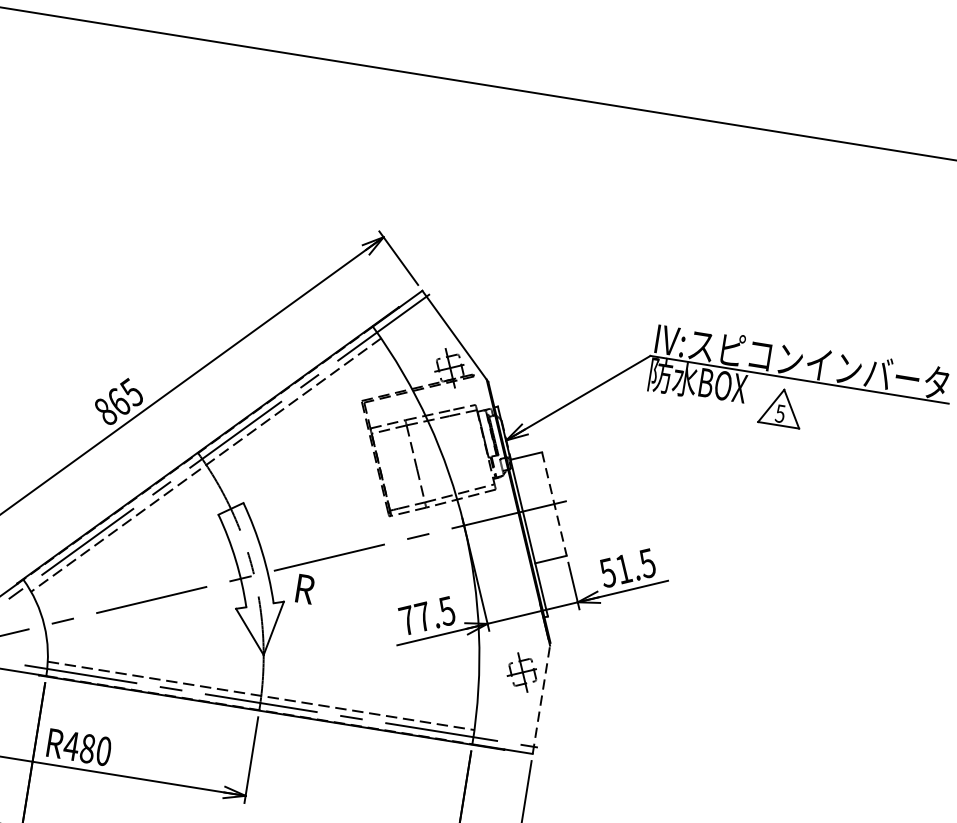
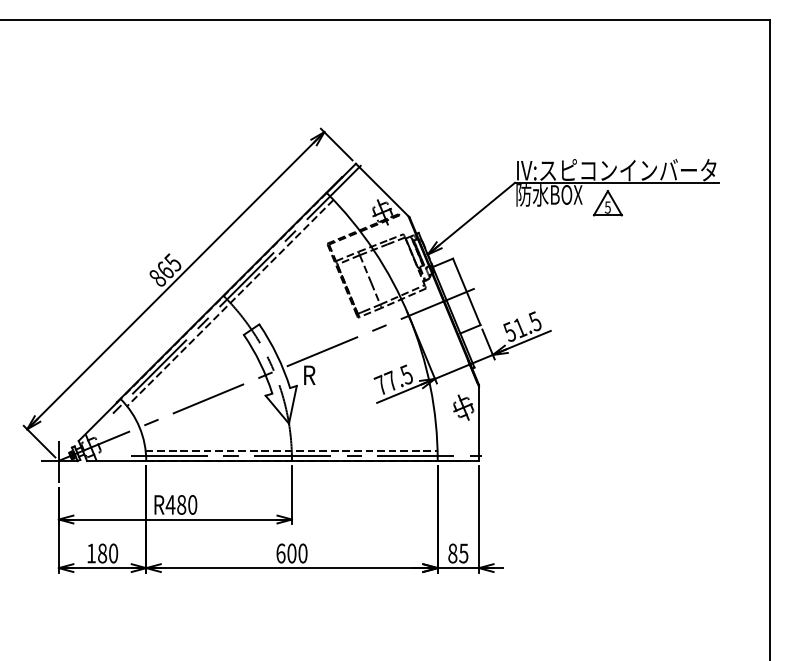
line: (554, 503) -> (466, 291), dashed -> solid
line: (542, 697) -> (479, 422), dashed -> solid

